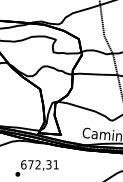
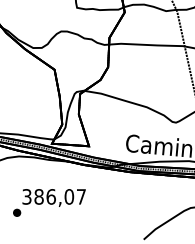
text: (39, 164) -> (53, 196), 672,31 -> 386,07

